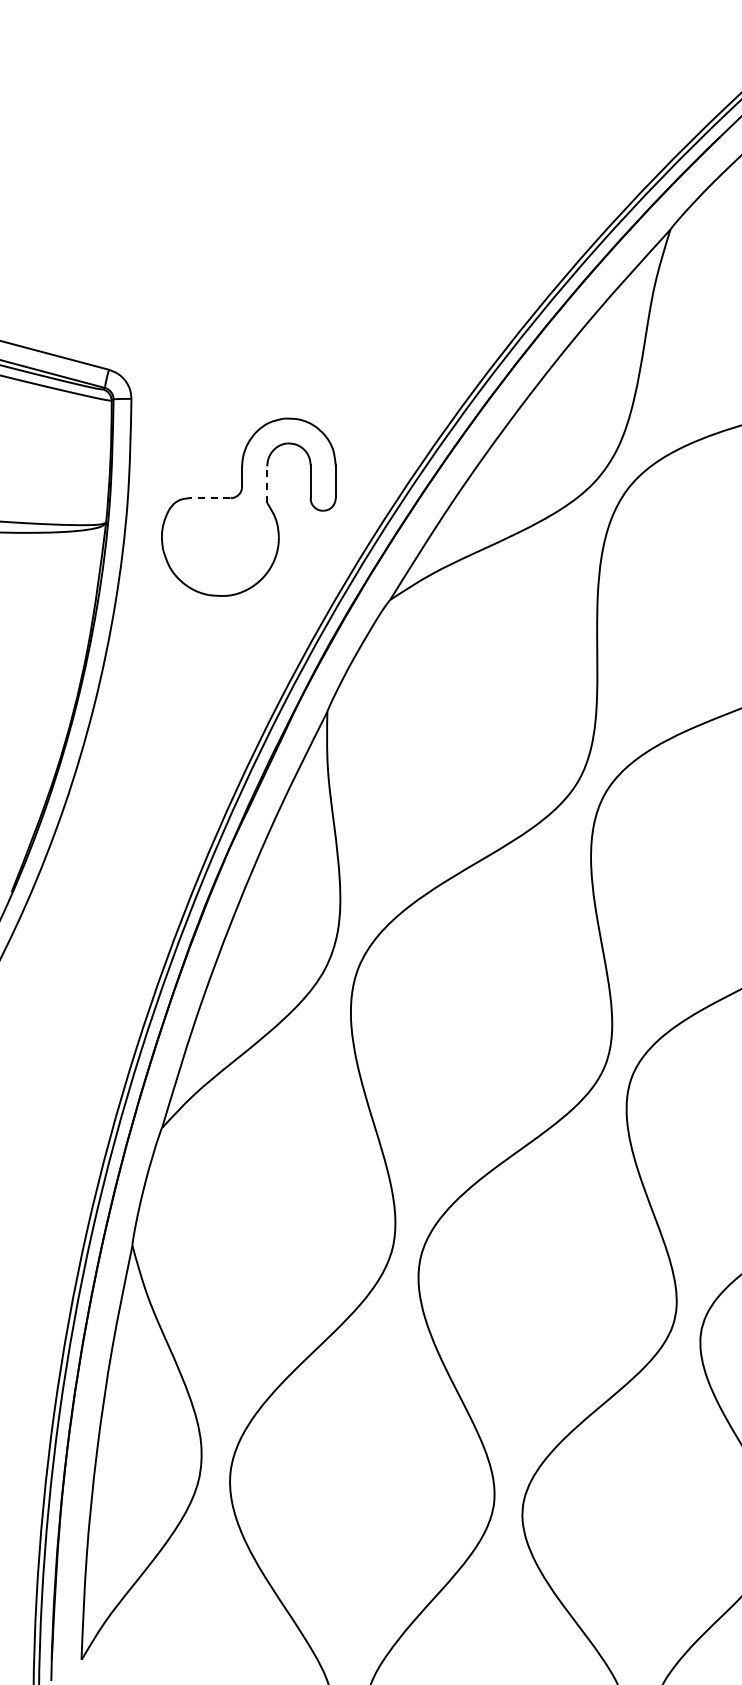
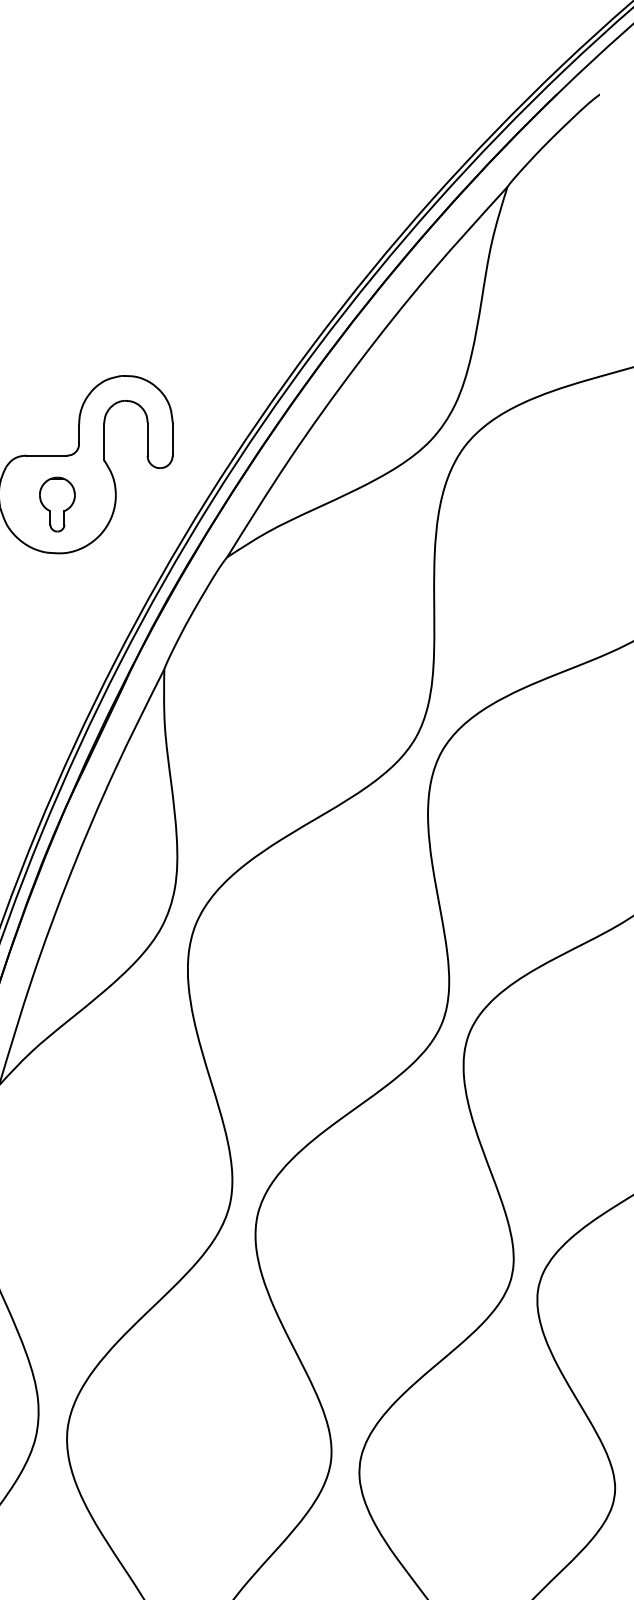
line: (267, 484) -> (104, 441), dashed -> solid
line: (209, 498) -> (46, 455), dashed -> solid
part: (220, 547) -> (57, 504), added

